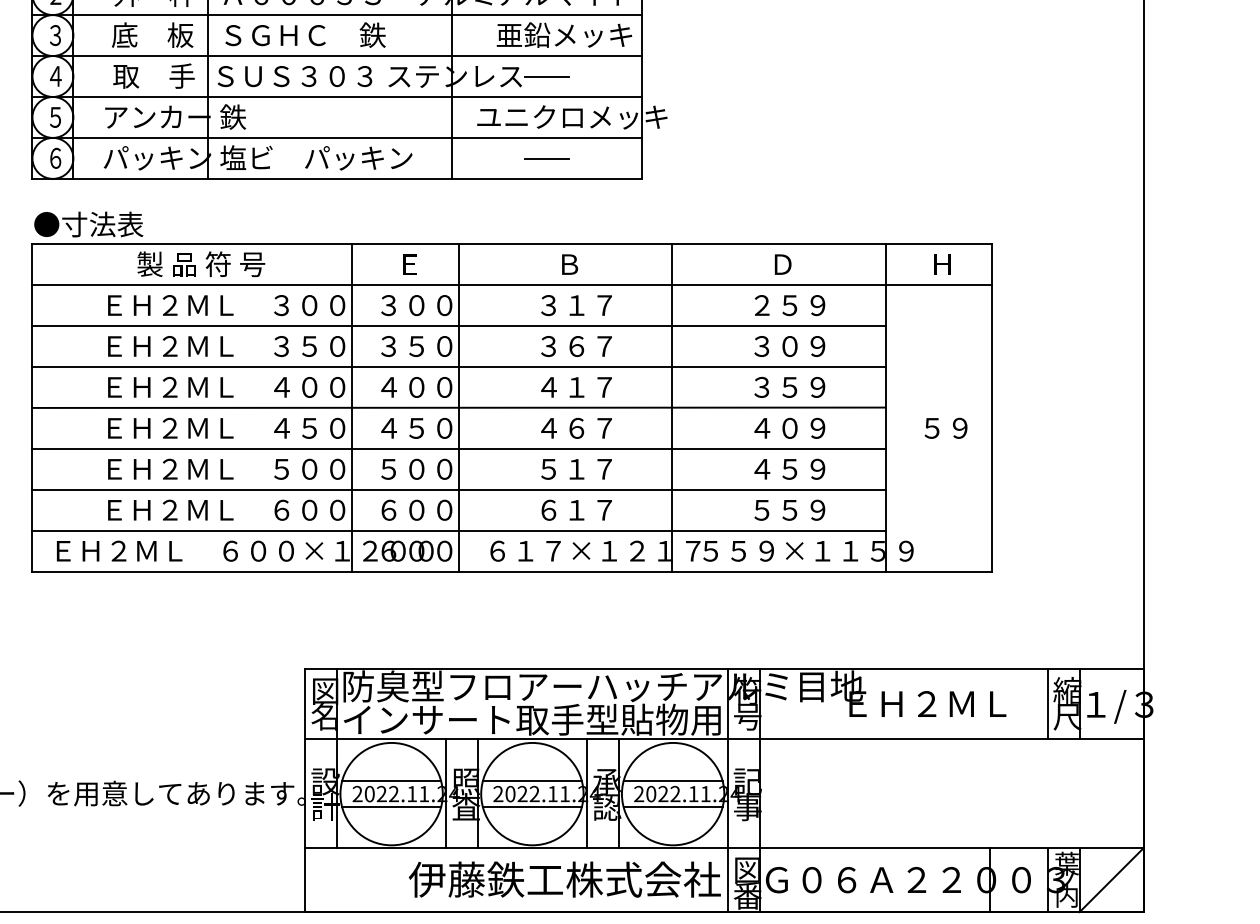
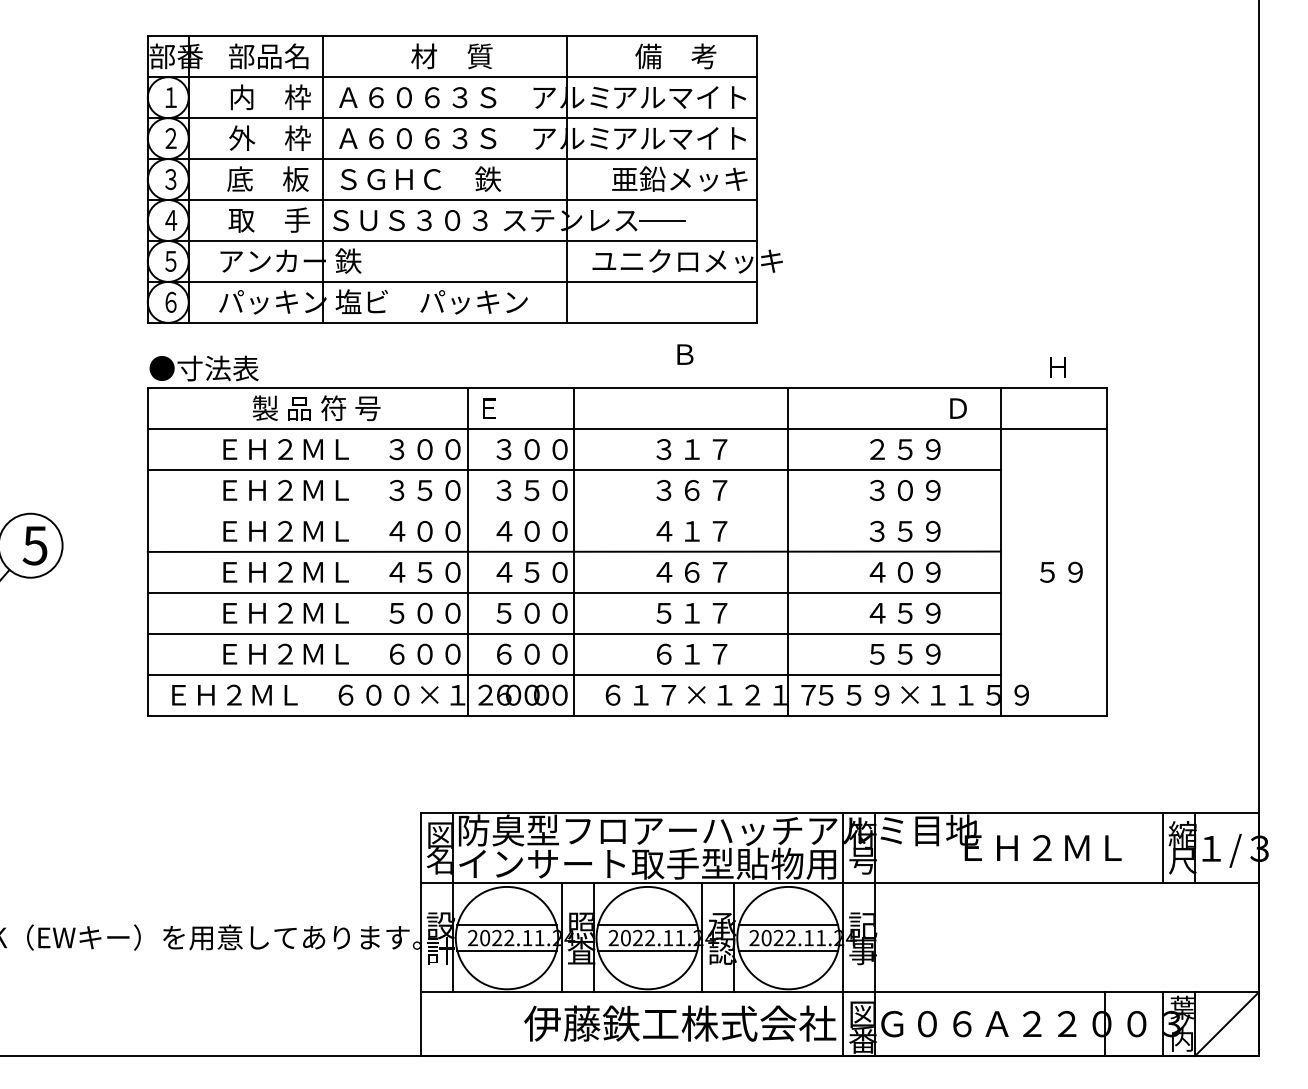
line: (546, 158) -> (661, 302), removed
text: (410, 264) -> (489, 408), moved
text: (570, 264) -> (685, 354), moved
text: (783, 264) -> (958, 408), moved
text: (942, 264) -> (1057, 367), moved
line: (458, 367) -> (573, 511), removed

